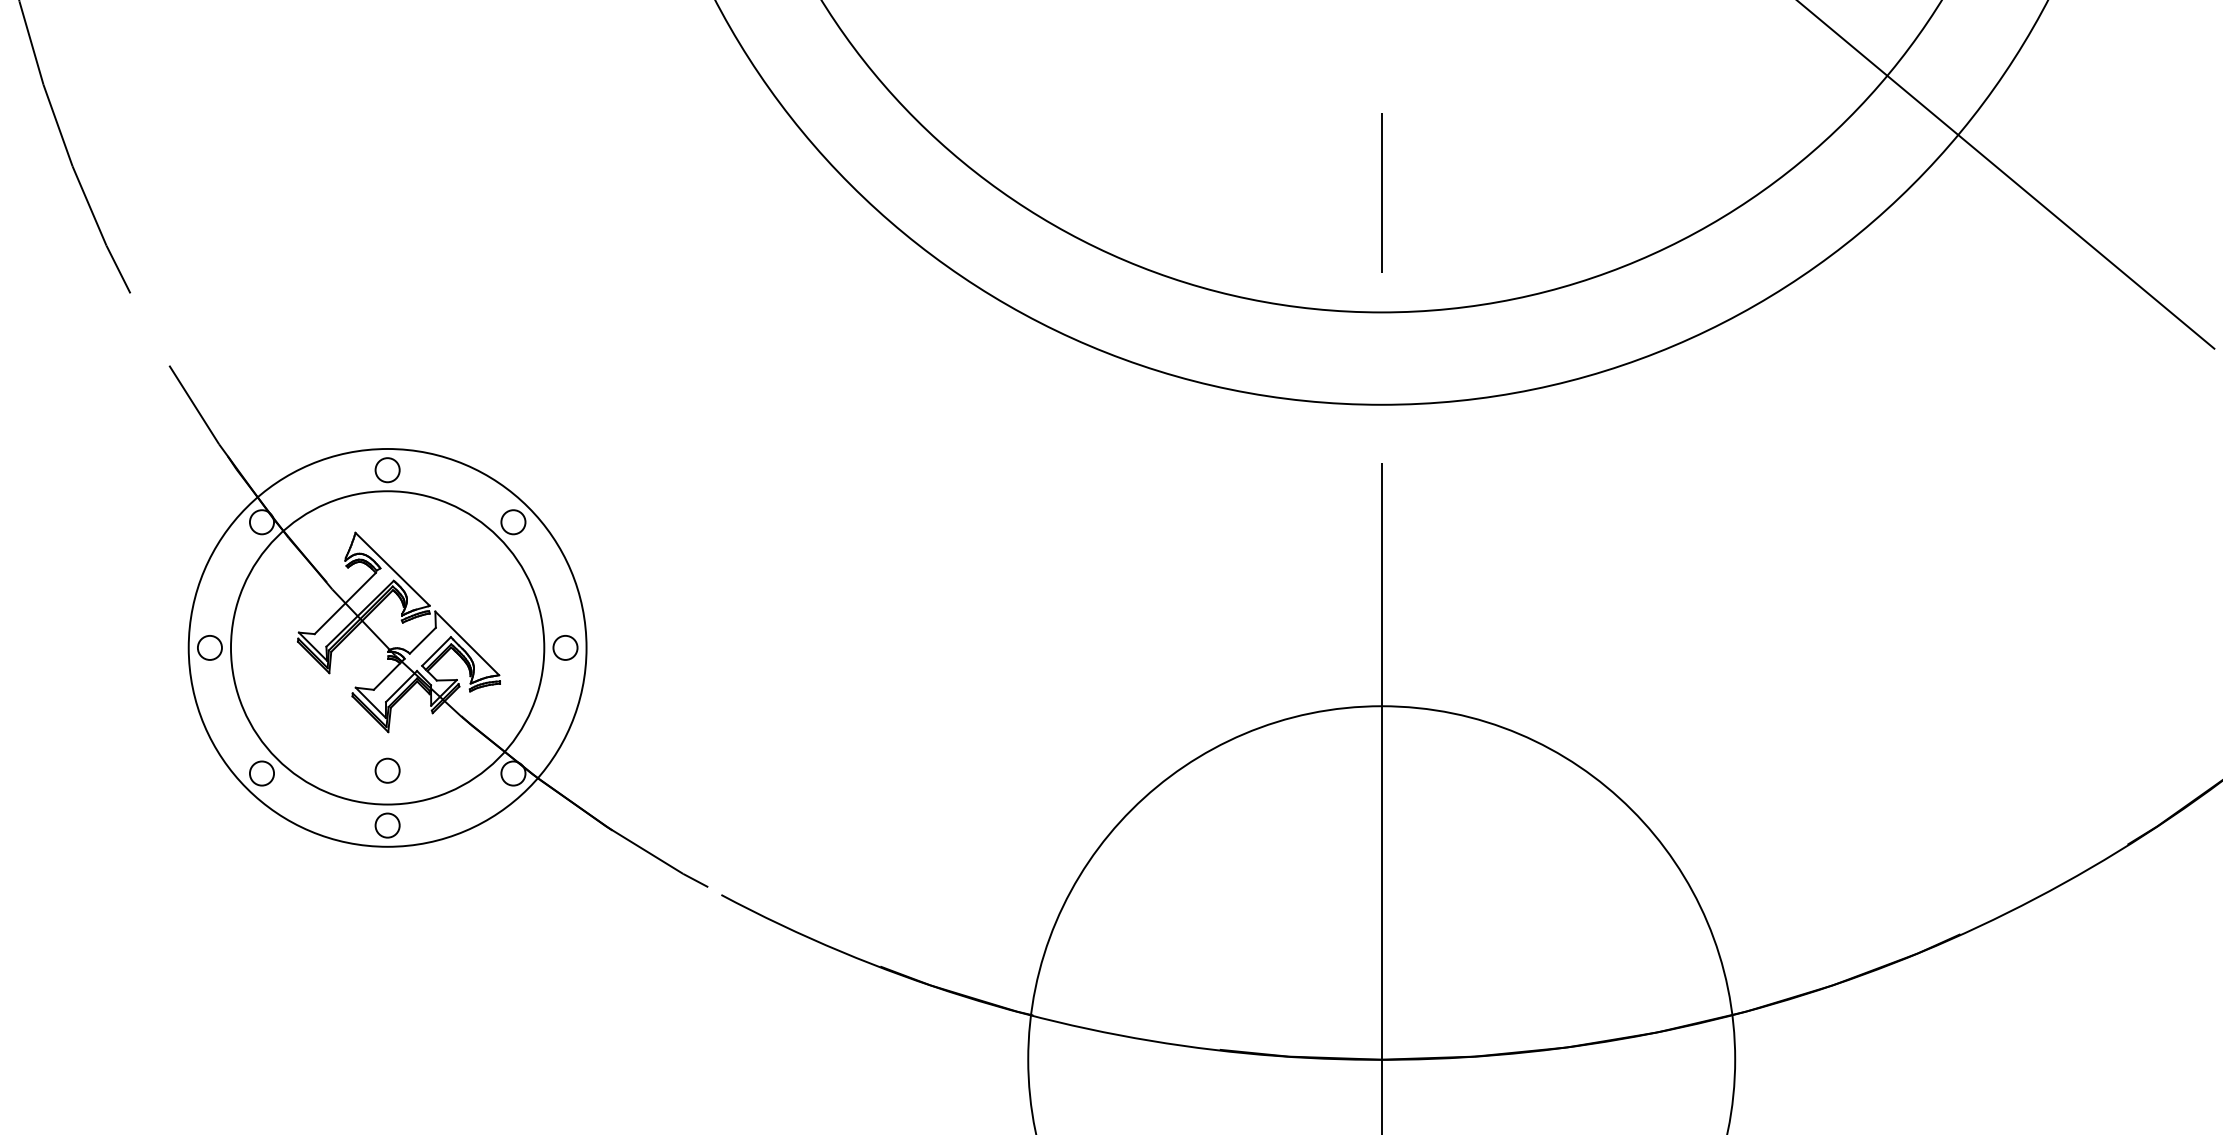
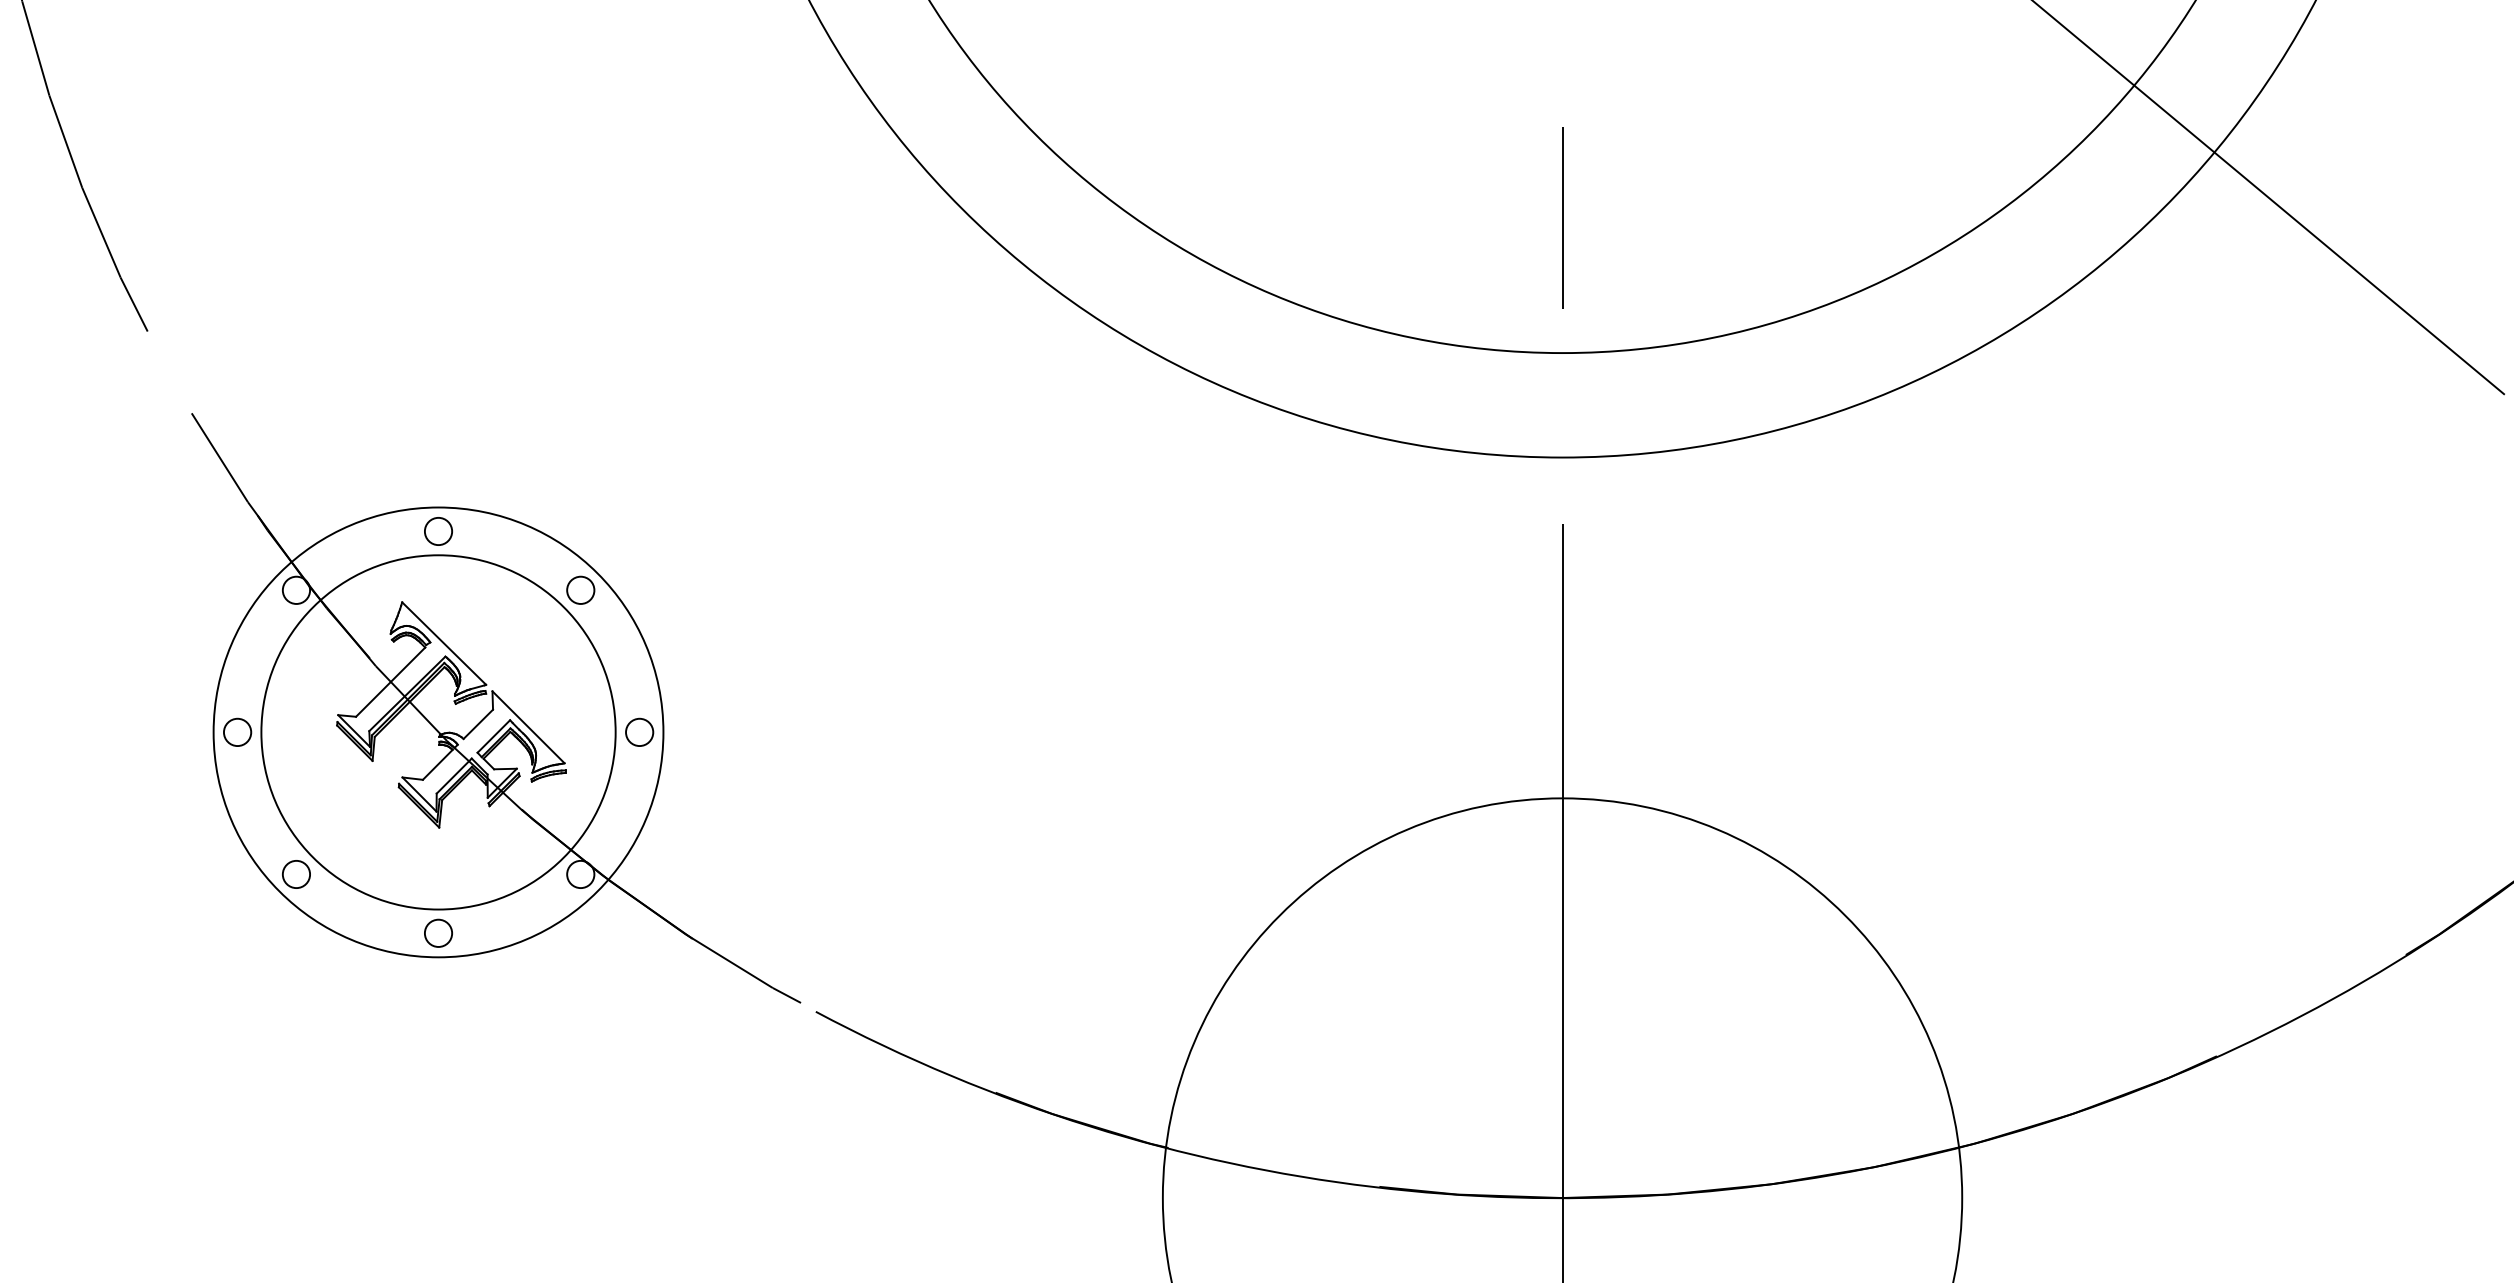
circle: (387, 770) -> (438, 870), removed

